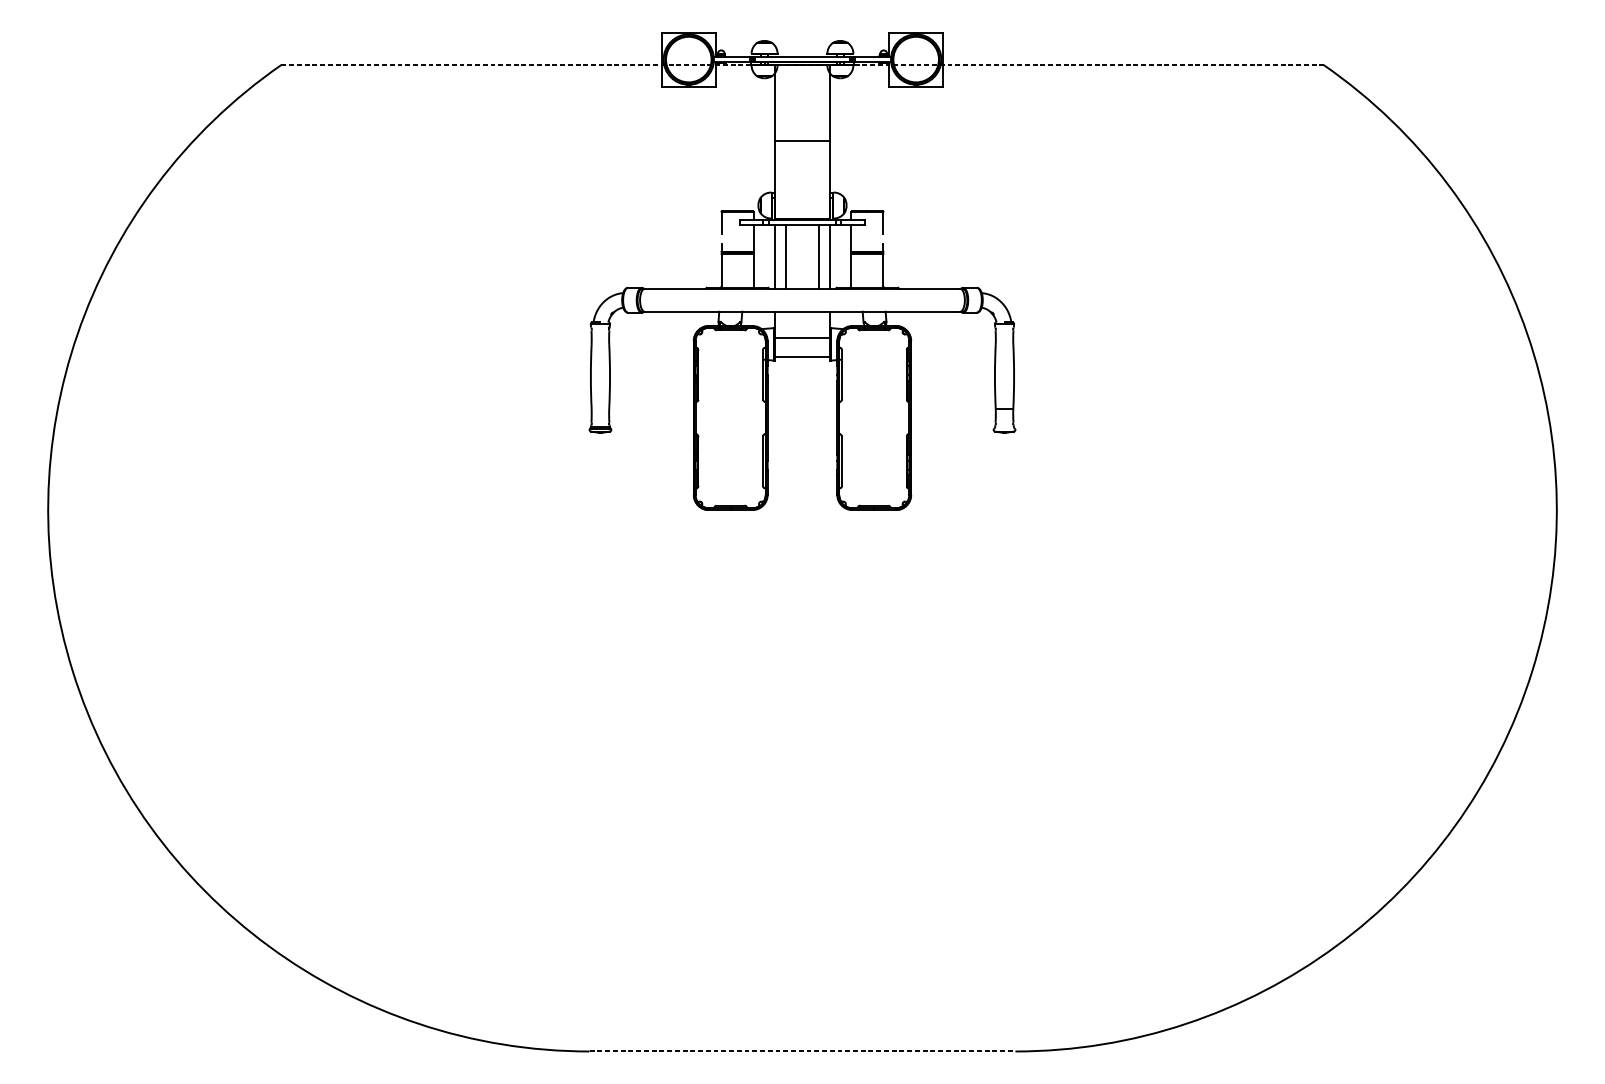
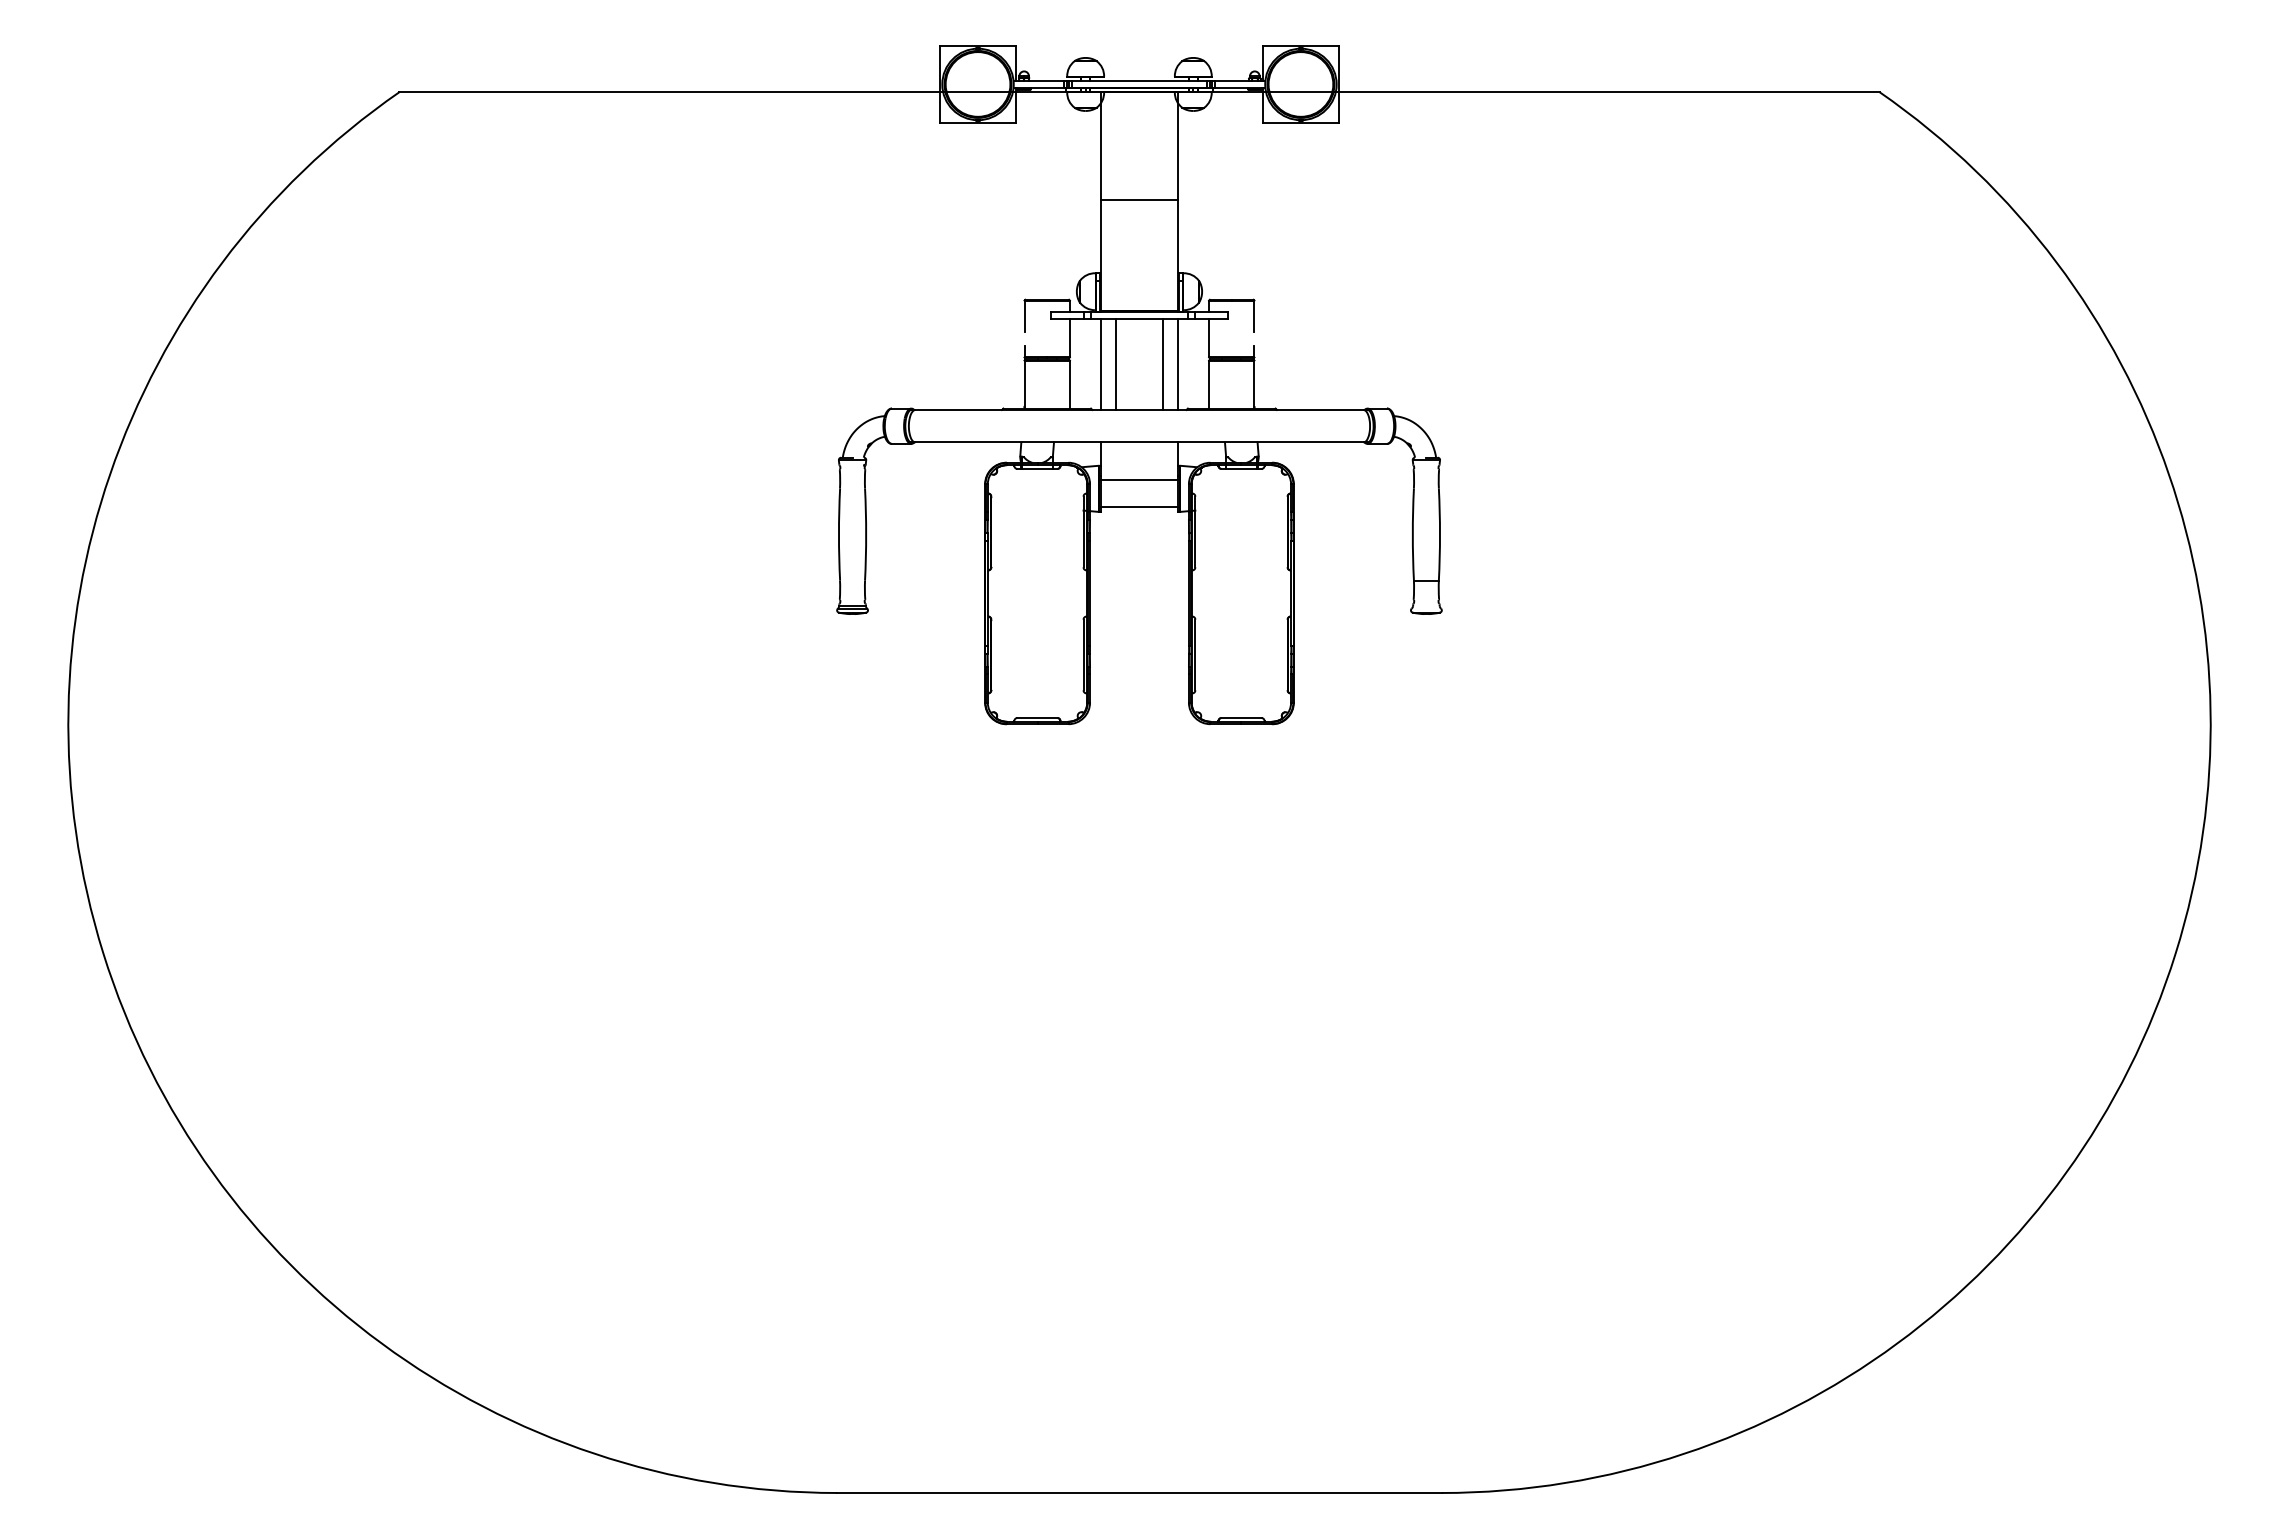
line: (802, 65) -> (1139, 92), dashed -> solid
line: (803, 1051) -> (1140, 1492), dashed -> solid

